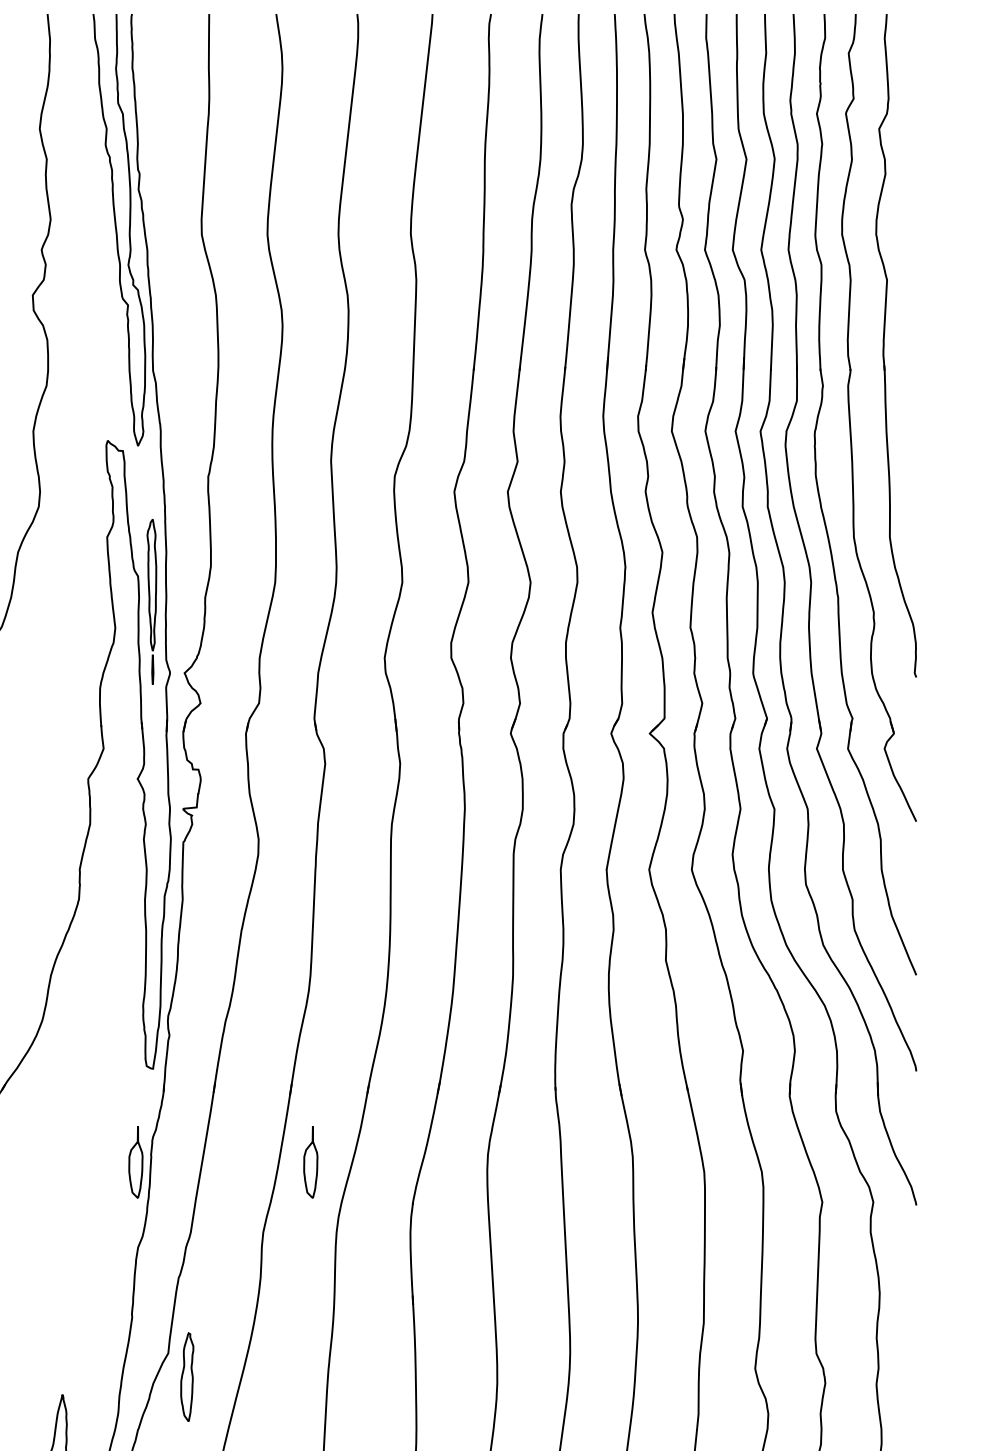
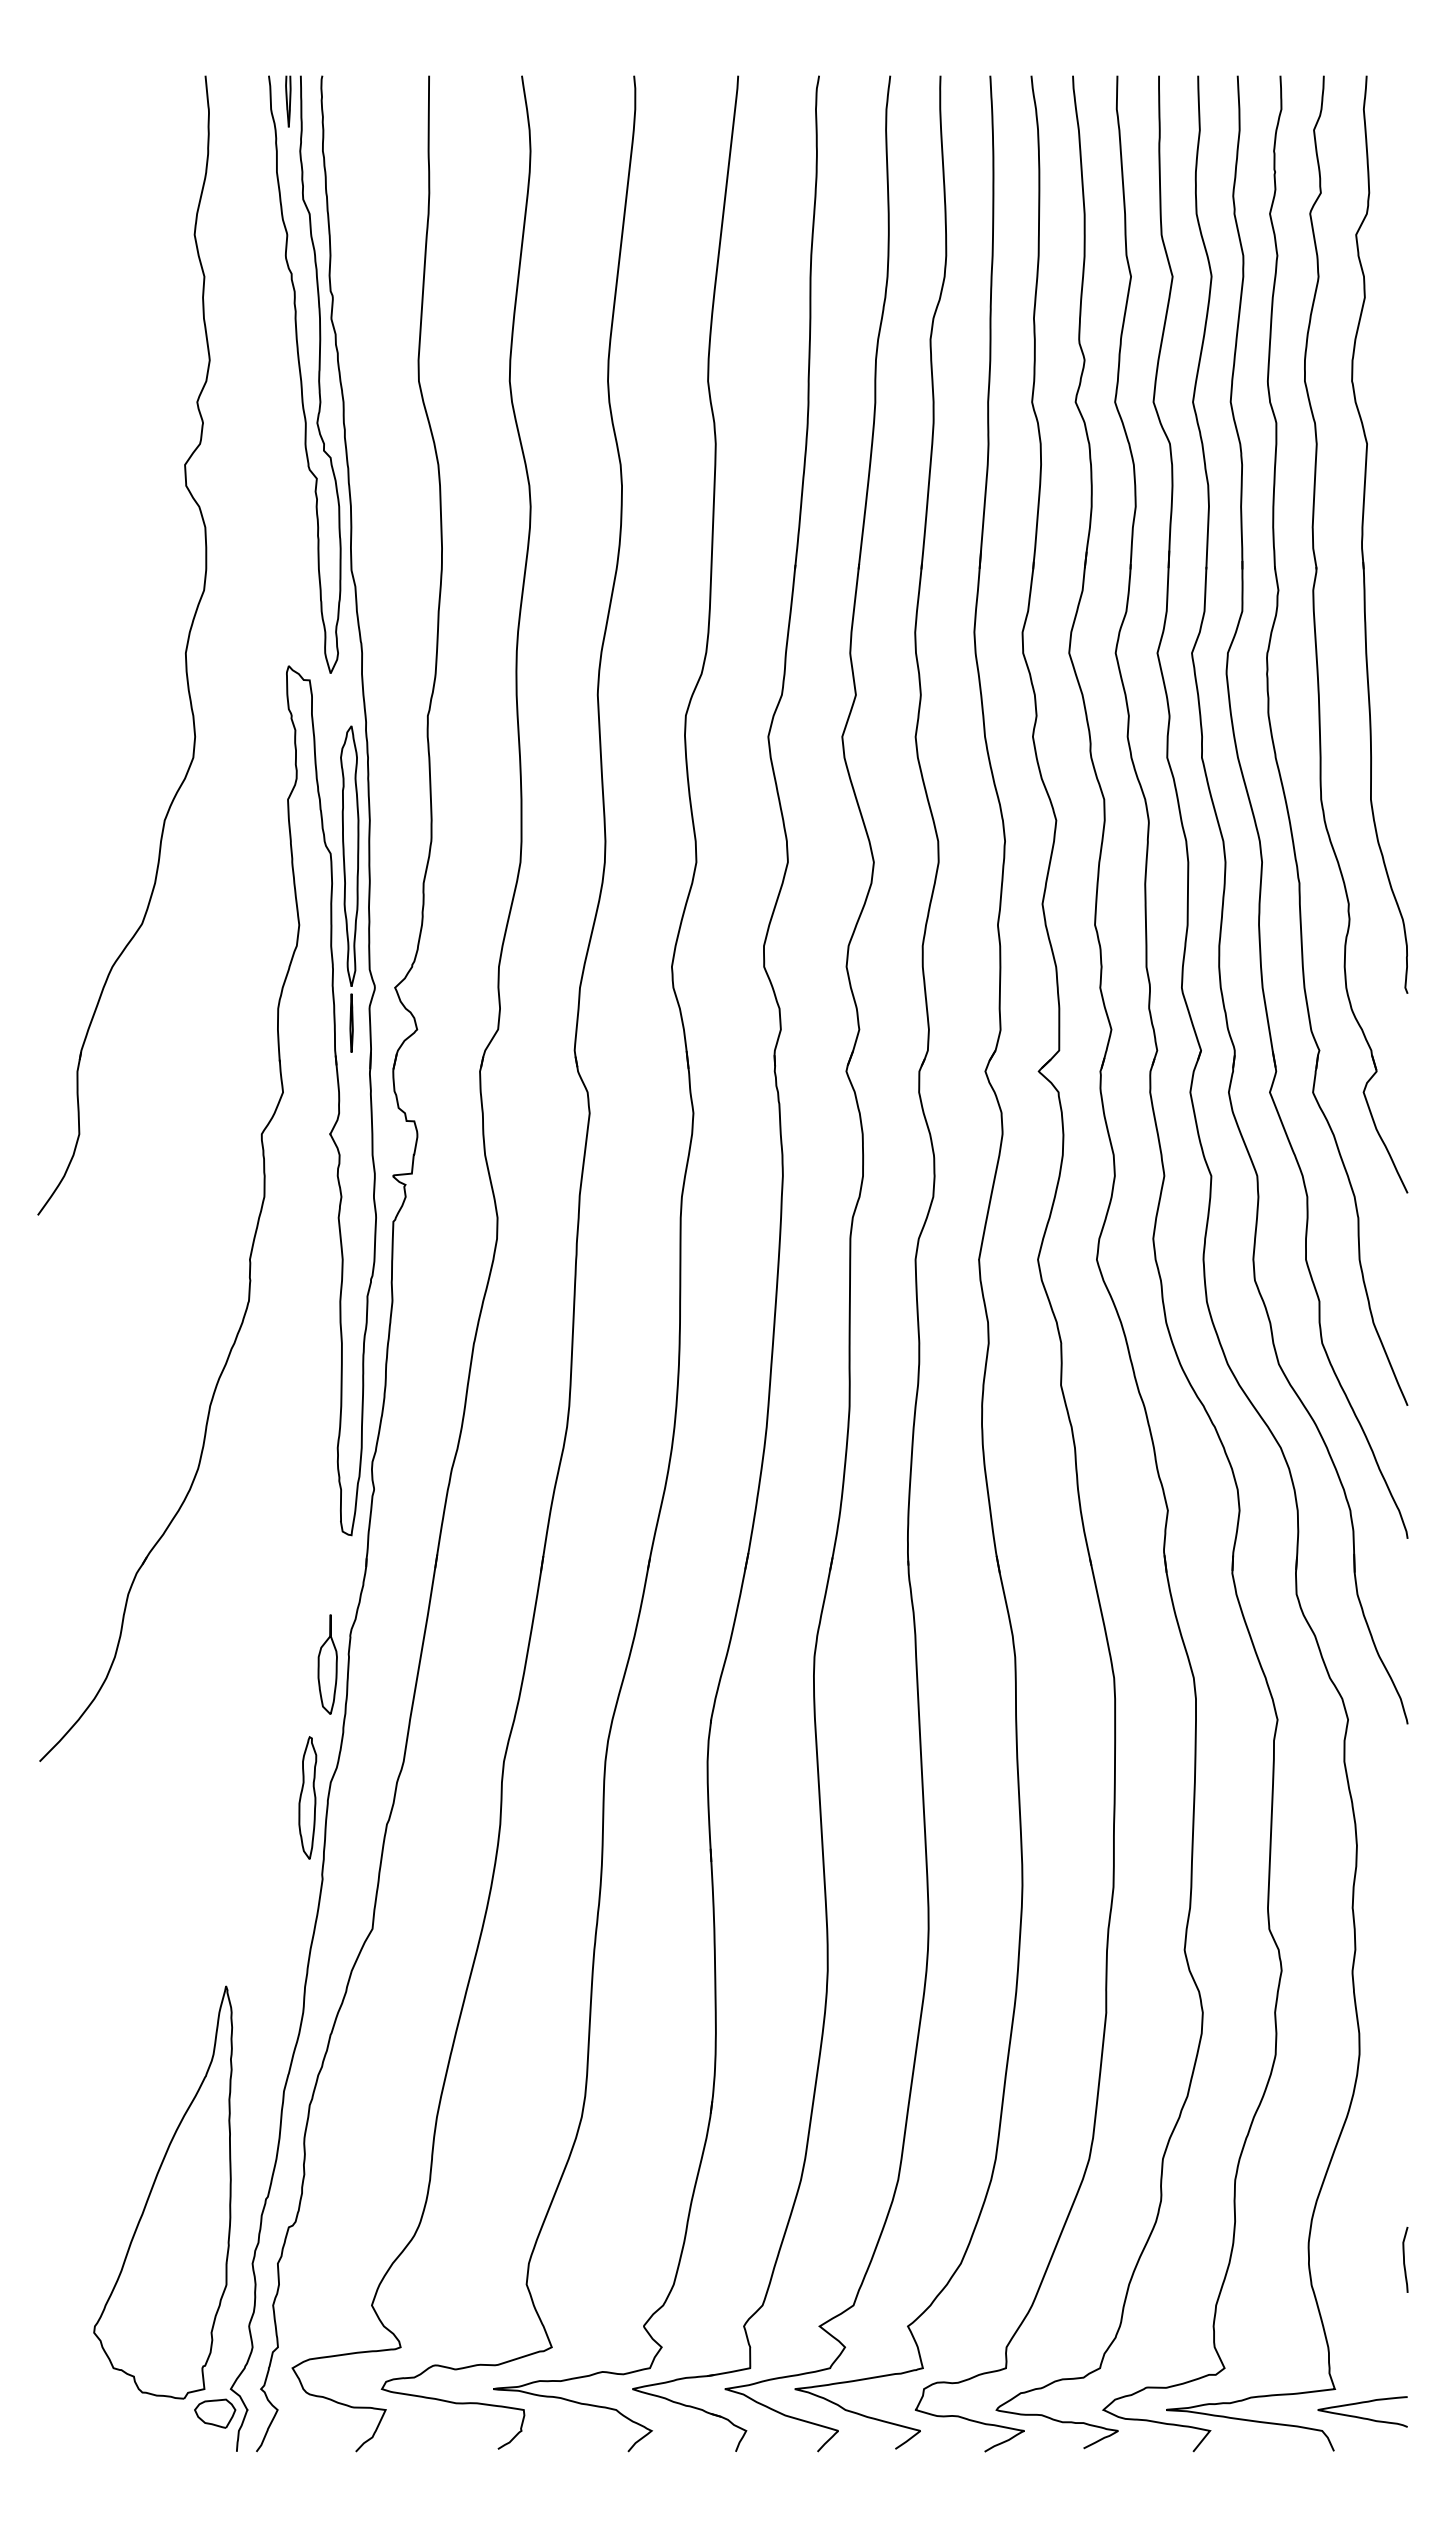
part: (107, 32) -> (288, 101), added
part: (151, 601) -> (349, 888), size x1.43
part: (310, 1162) -> (569, 1664), removed
part: (187, 1376) -> (307, 1797), moved

